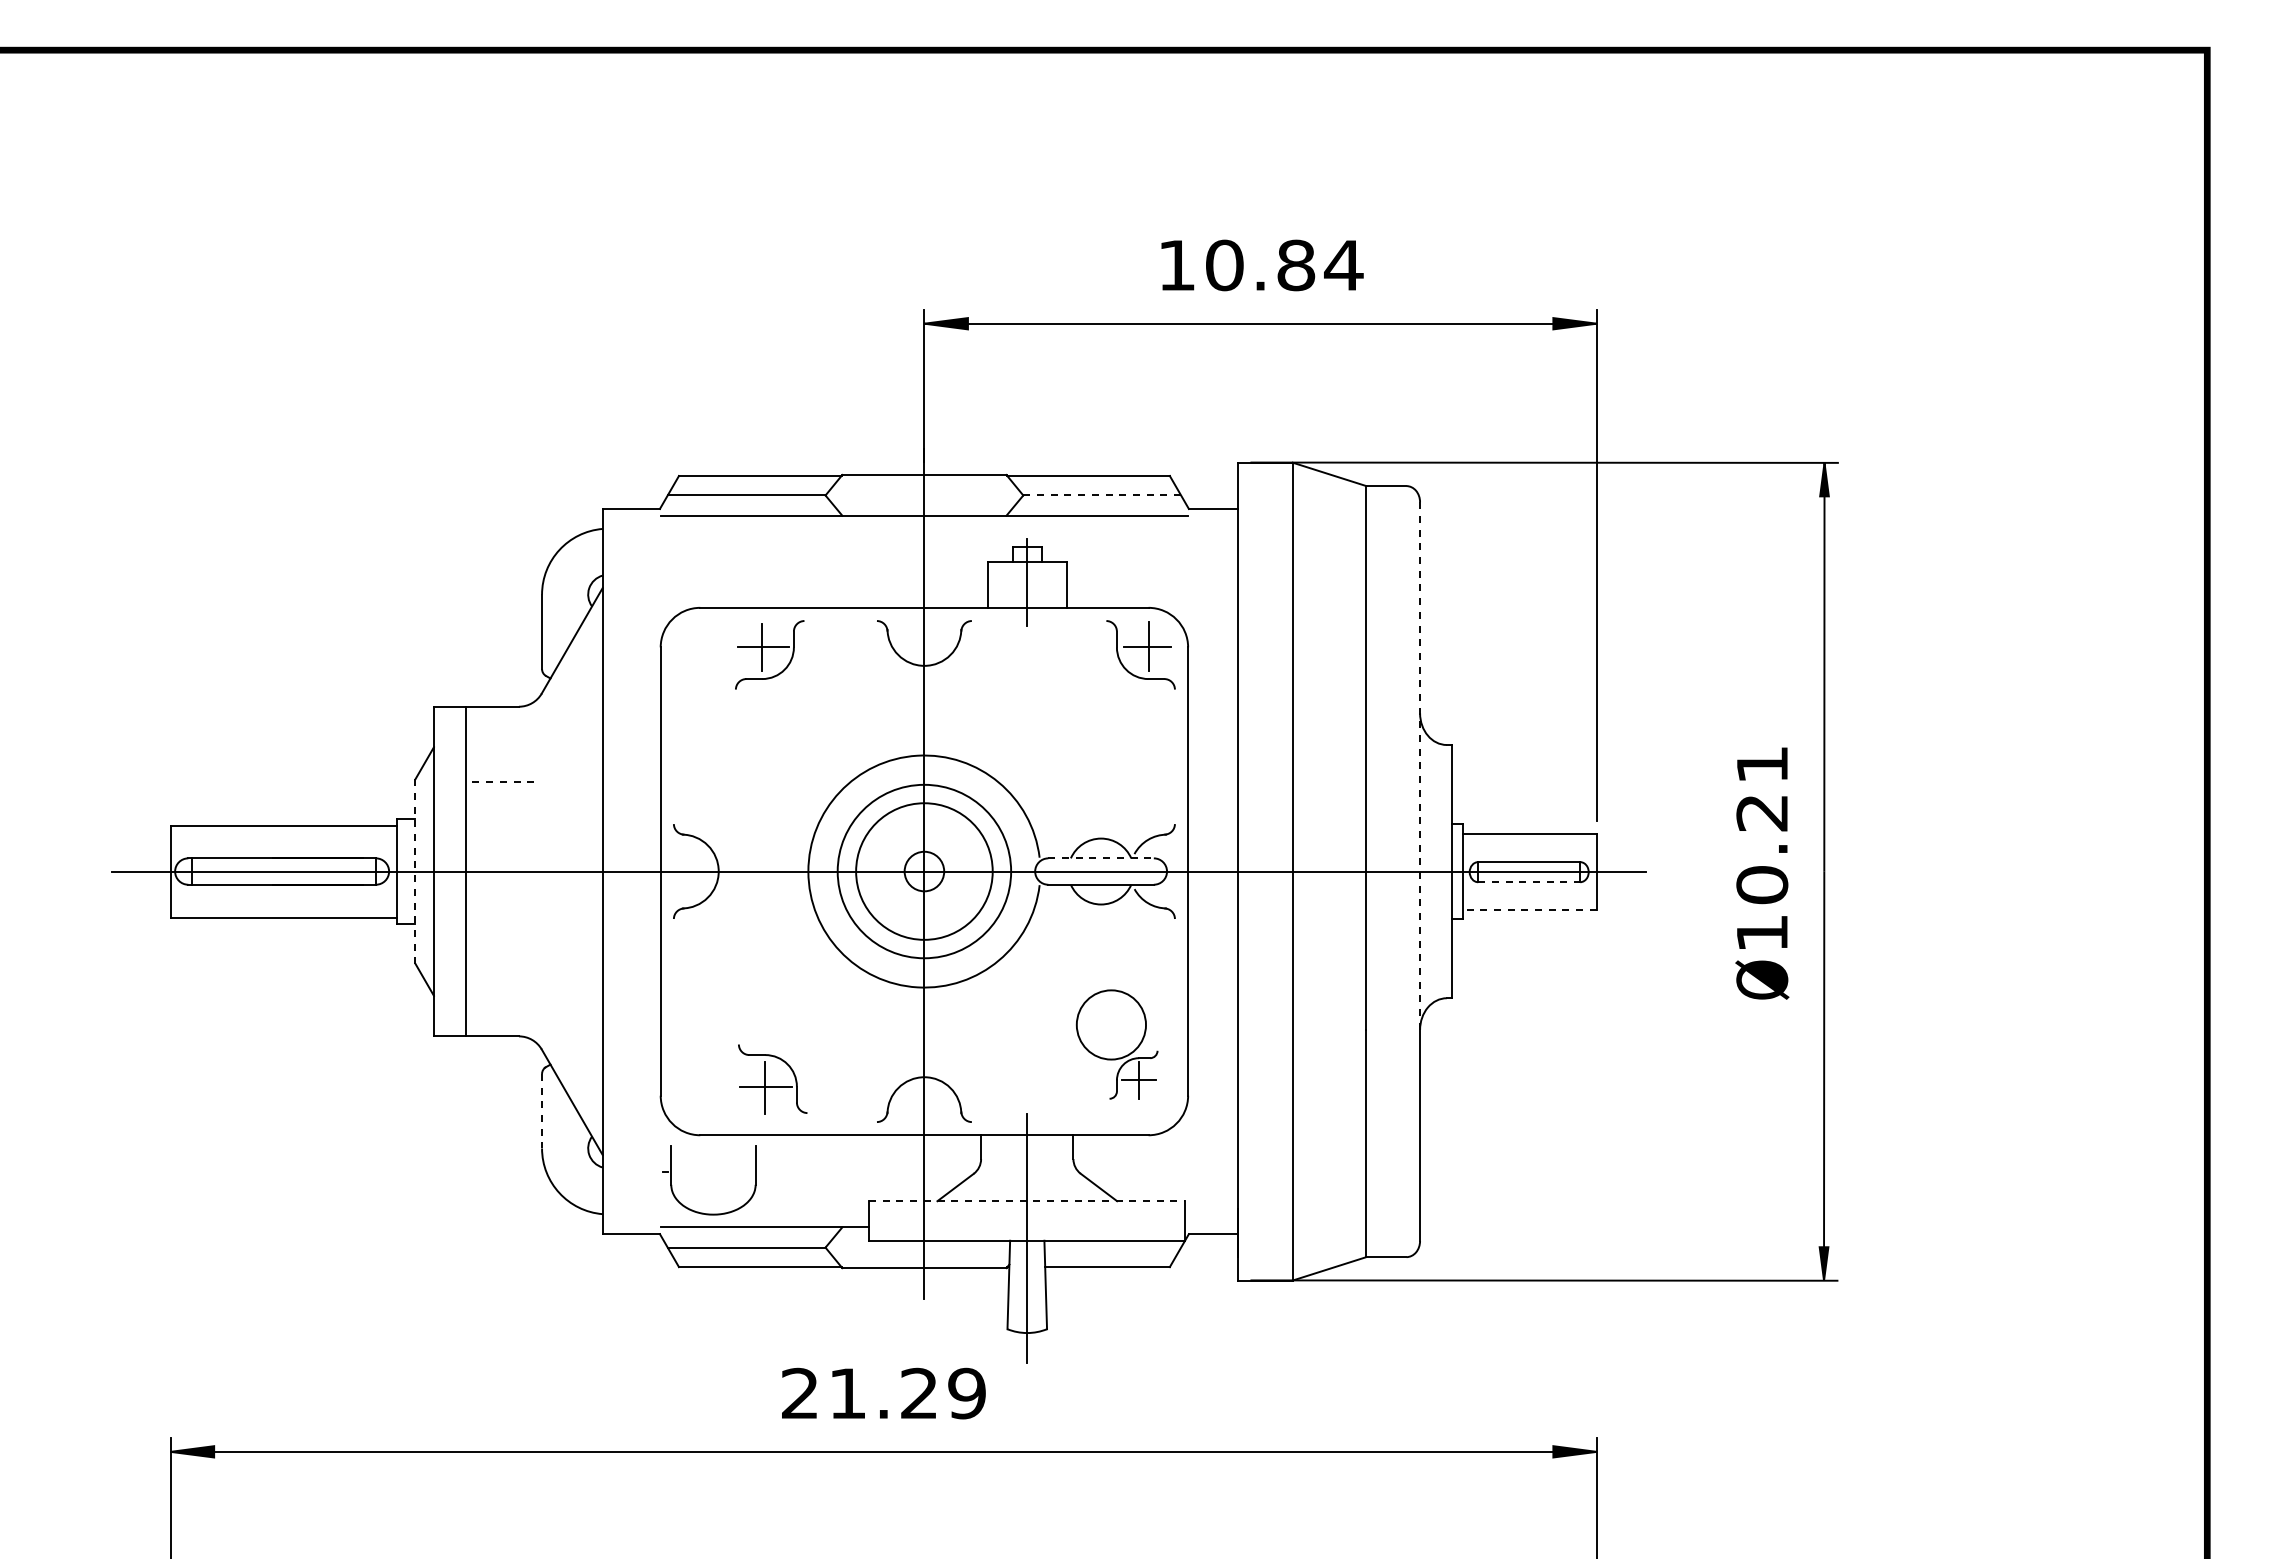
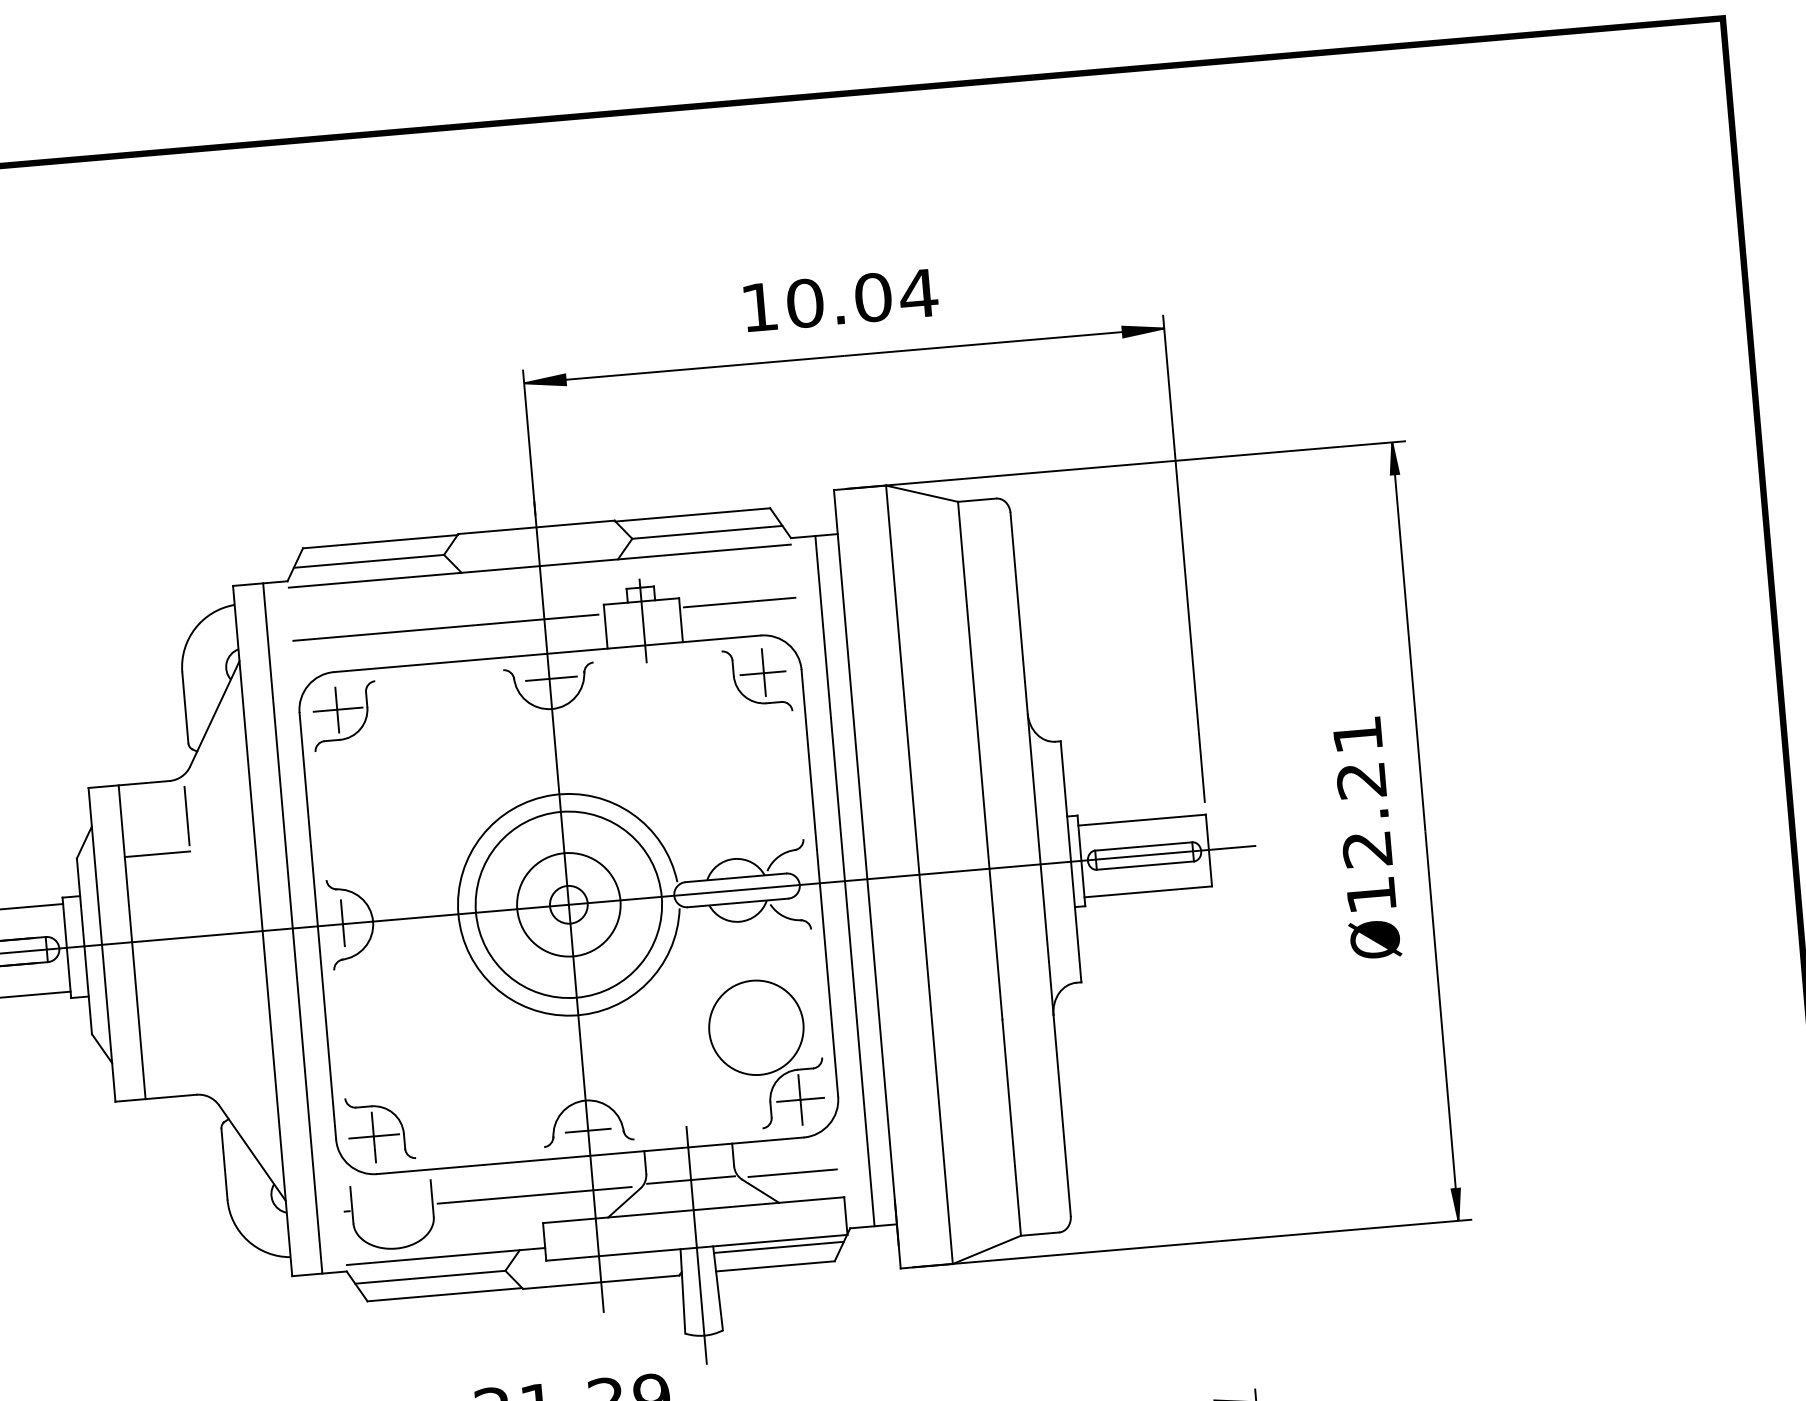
text: (1296, 265) -> (873, 297), 10.84 -> 10.04
line: (1102, 495) -> (707, 532), dashed -> solid
line: (820, 571) -> (445, 627), added
line: (1129, 571) -> (739, 602), added
line: (926, 634) -> (551, 679), added
part: (769, 647) -> (344, 709), moved
line: (534, 744) -> (187, 815), added
line: (1420, 766) -> (1032, 764), dashed -> solid
line: (499, 782) -> (157, 854), dashed -> solid
line: (1101, 858) -> (736, 877), dashed -> solid
line: (687, 870) -> (343, 923), added
line: (634, 871) -> (292, 928), added
circle: (924, 871) -> (568, 904), size x0.62
circle: (924, 871) -> (568, 904), size x1.43
line: (1214, 871) -> (844, 881), added
line: (415, 872) -> (84, 947), dashed -> solid
line: (1529, 882) -> (1145, 865), dashed -> solid
text: (1762, 885) -> (1367, 849), 10.21 -> 12.21
line: (1529, 909) -> (1147, 891), dashed -> solid
part: (1116, 1044) -> (765, 1053), size x1.43
part: (765, 1079) -> (373, 1129), moved
line: (923, 1108) -> (587, 1130), added
line: (542, 1111) -> (224, 1164), dashed -> solid
line: (1027, 1169) -> (691, 1179), added
line: (862, 1171) -> (534, 1195), added
line: (1133, 1171) -> (792, 1173), added
line: (1027, 1201) -> (693, 1210), dashed -> solid
line: (1112, 1247) -> (778, 1247), added

